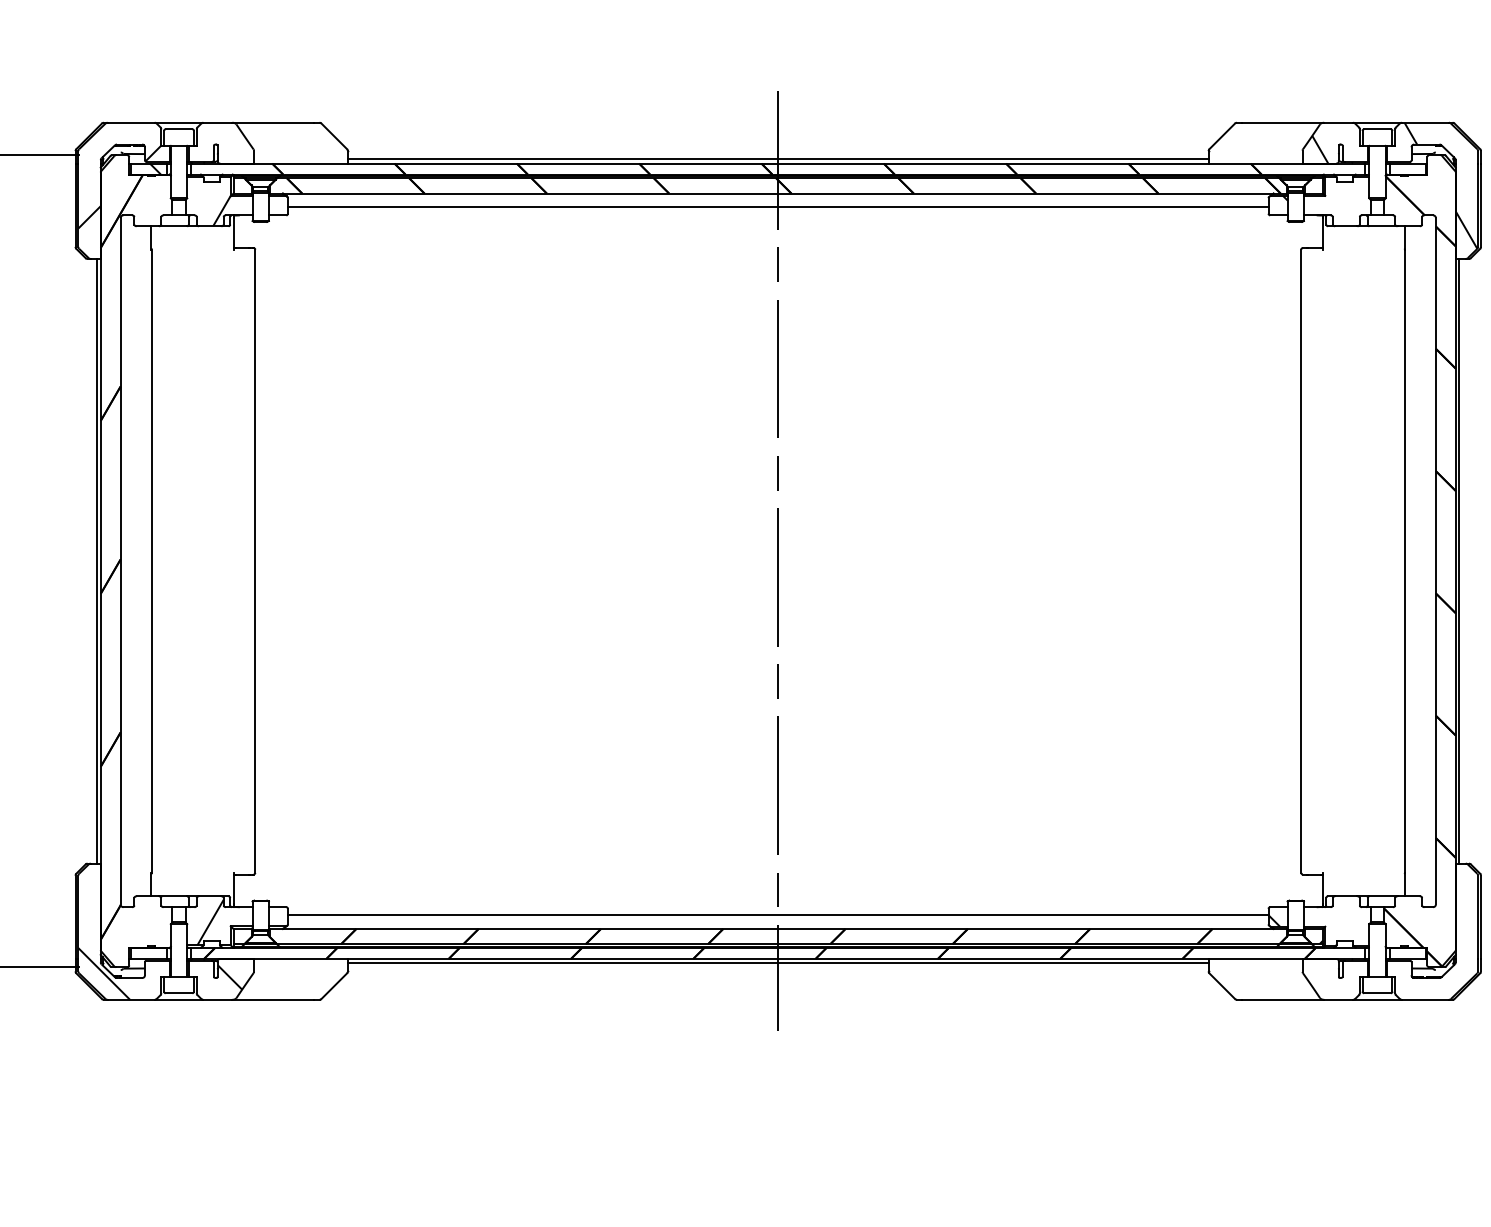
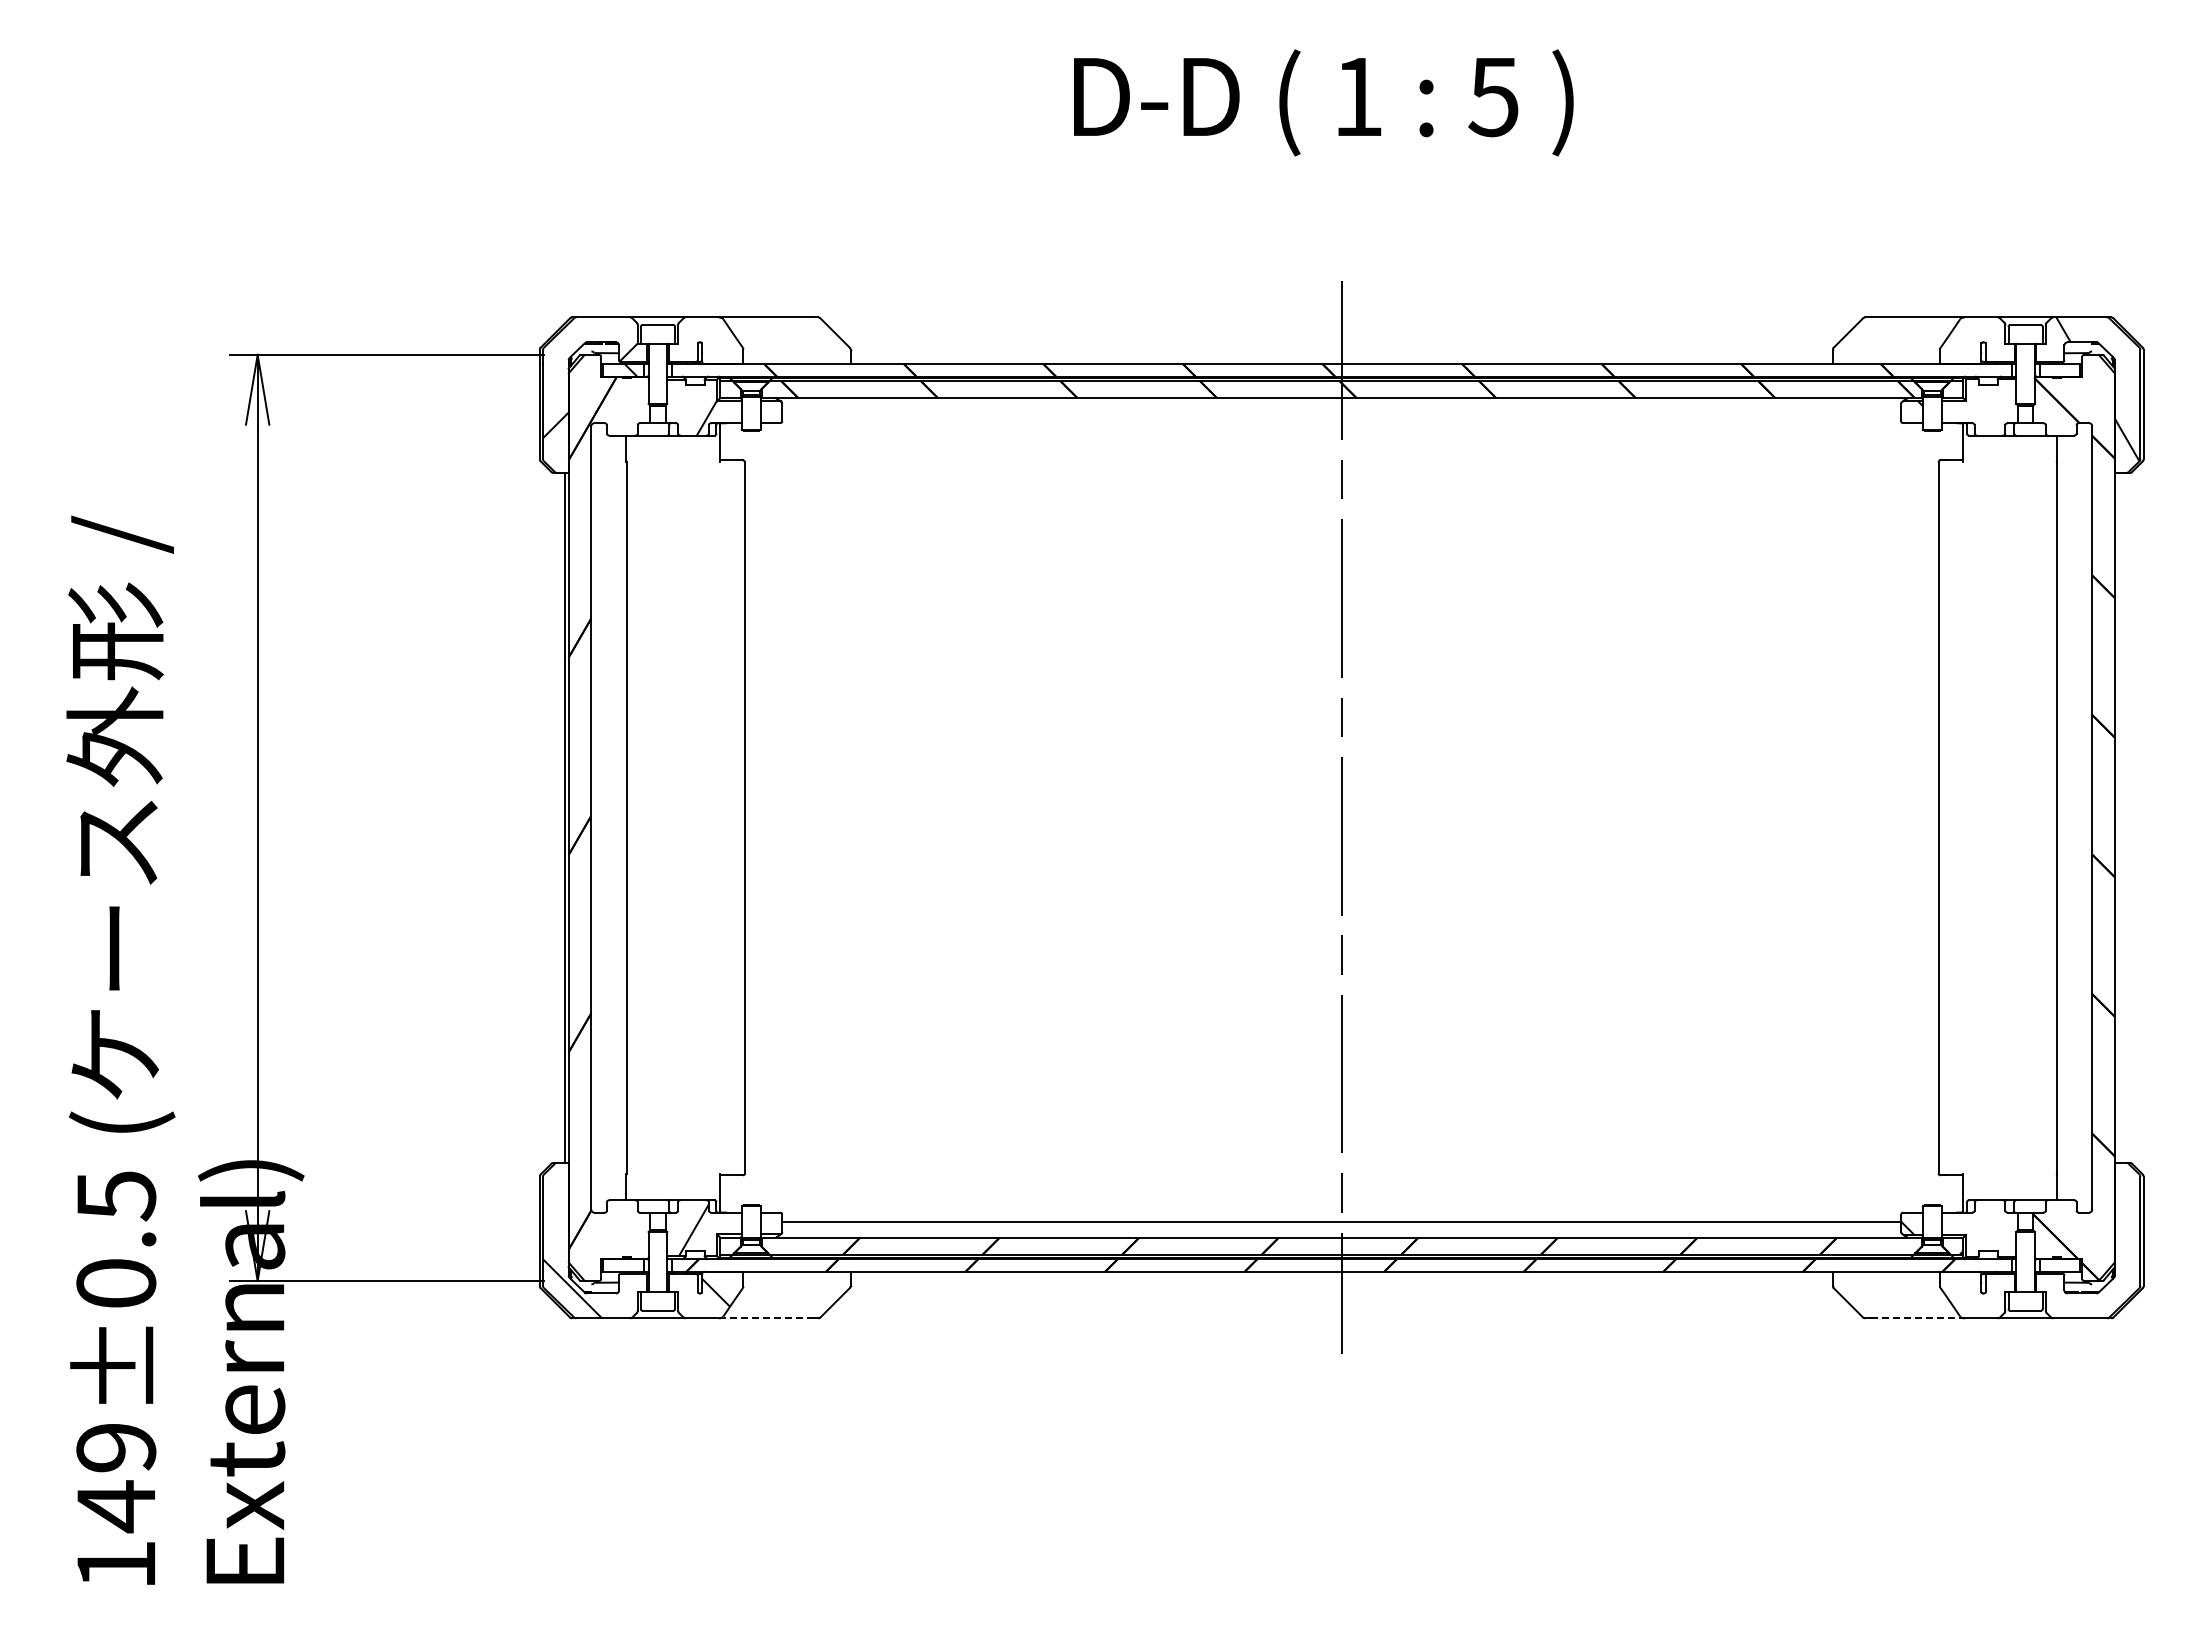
hatch: (1320, 149) -> (1960, 348), removed
line: (778, 159) -> (1341, 359), removed
line: (778, 206) -> (1341, 413), removed
line: (1458, 560) -> (2118, 817), removed
line: (778, 963) -> (1341, 1276), removed
line: (273, 999) -> (765, 1318), solid -> dashed
line: (1283, 999) -> (1918, 1318), solid -> dashed

